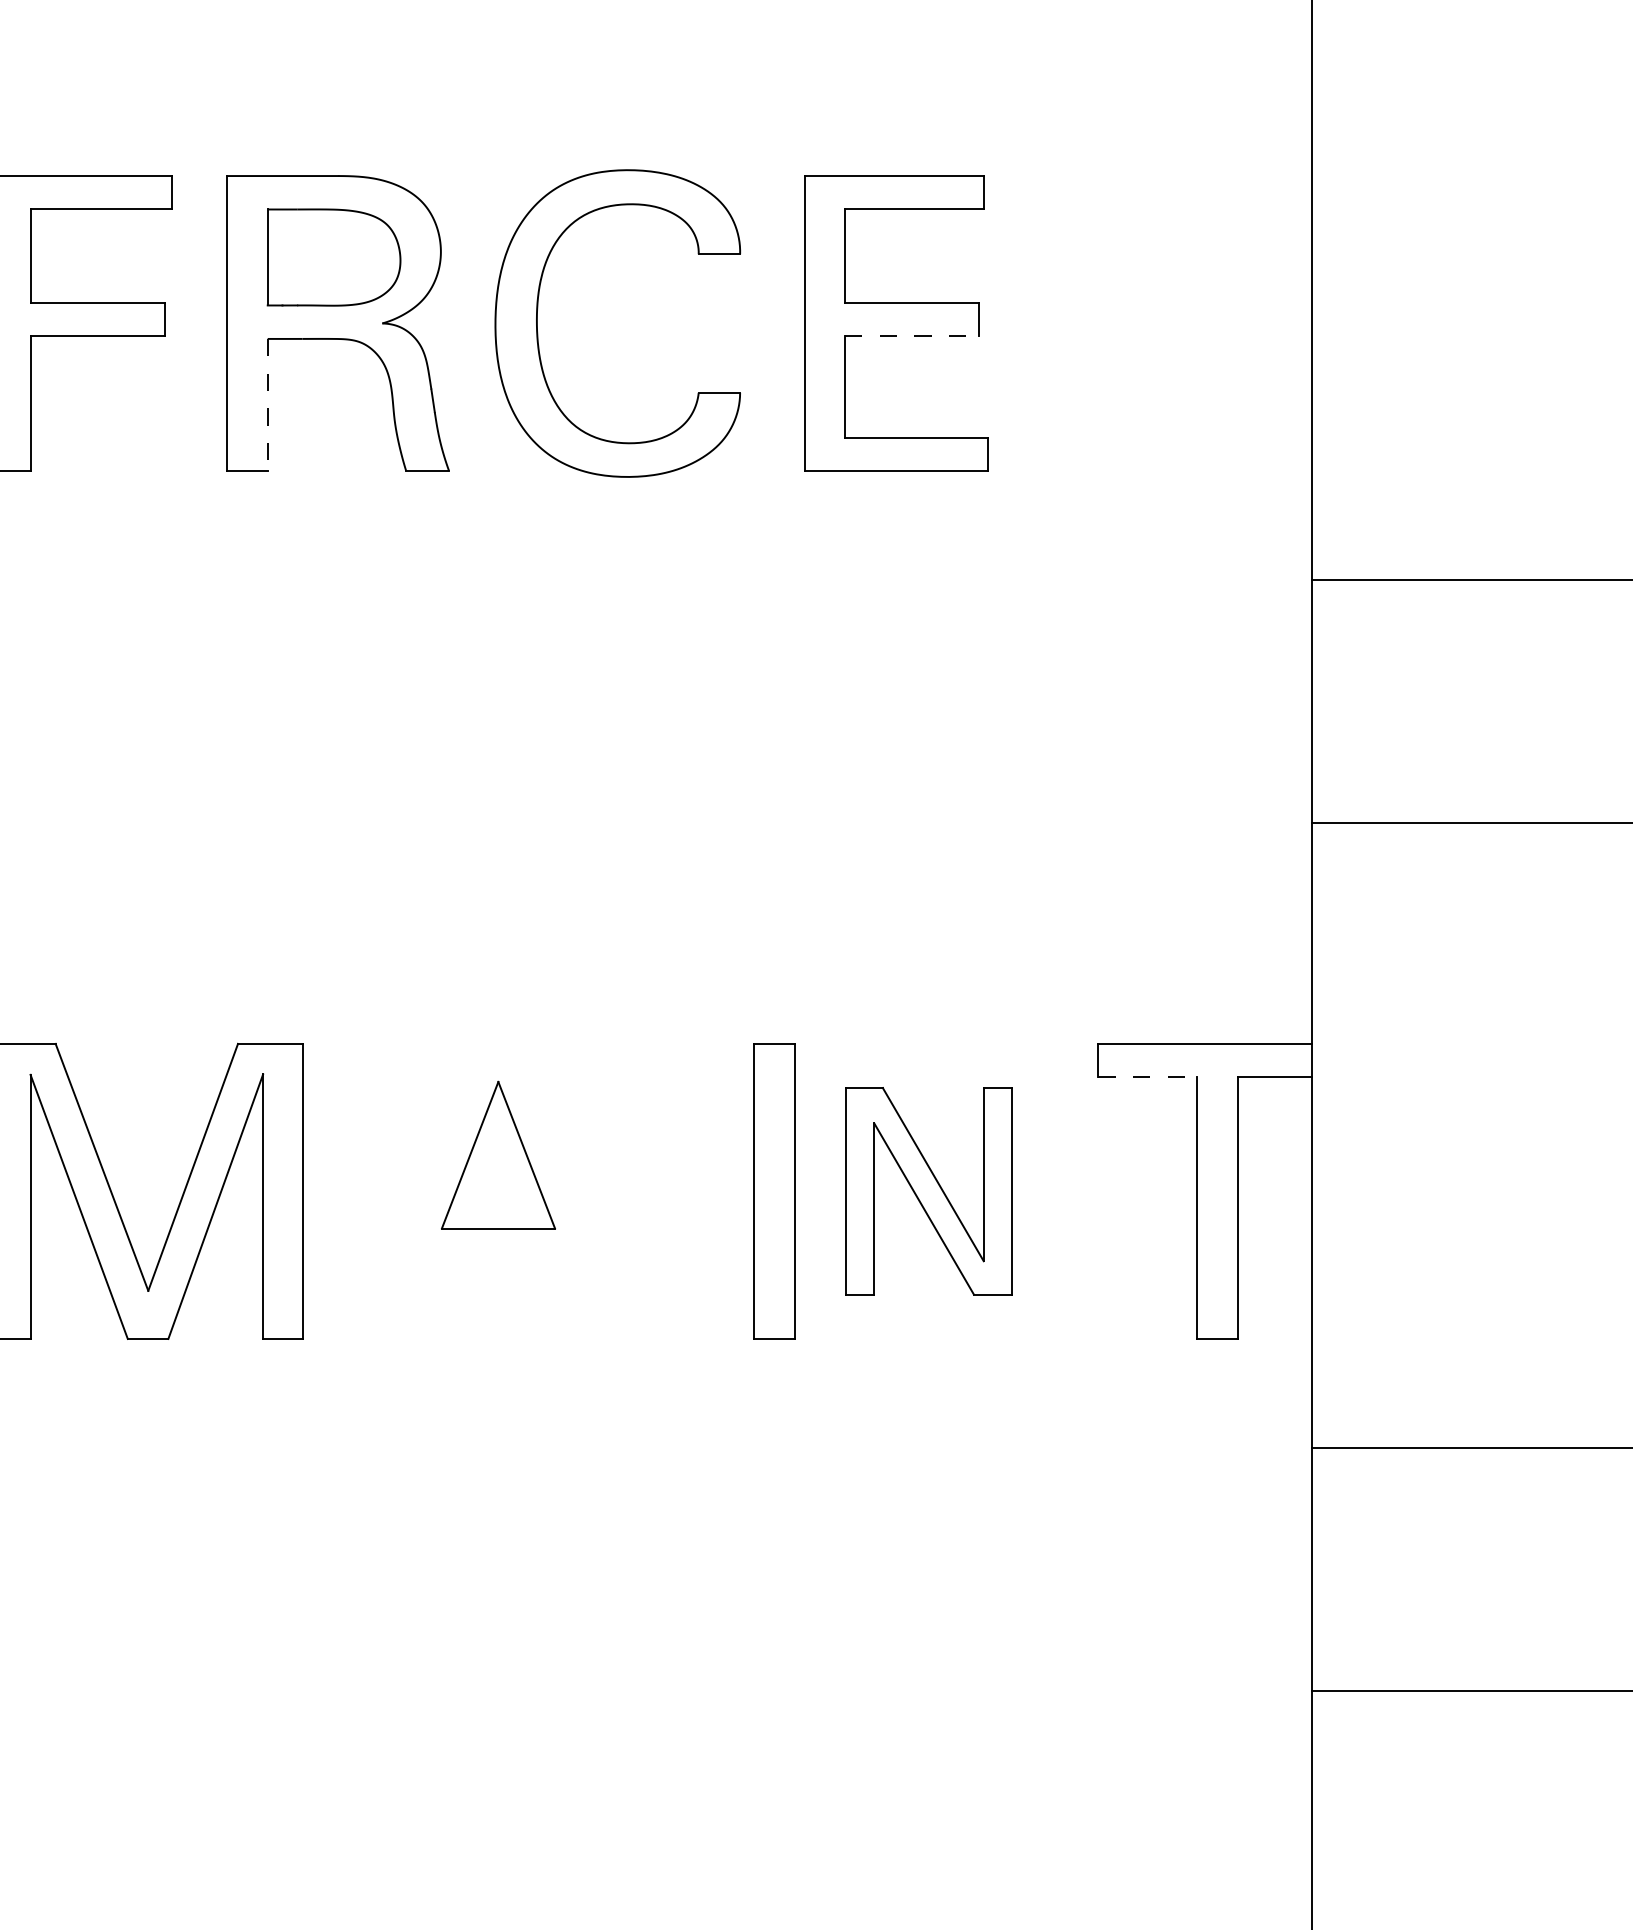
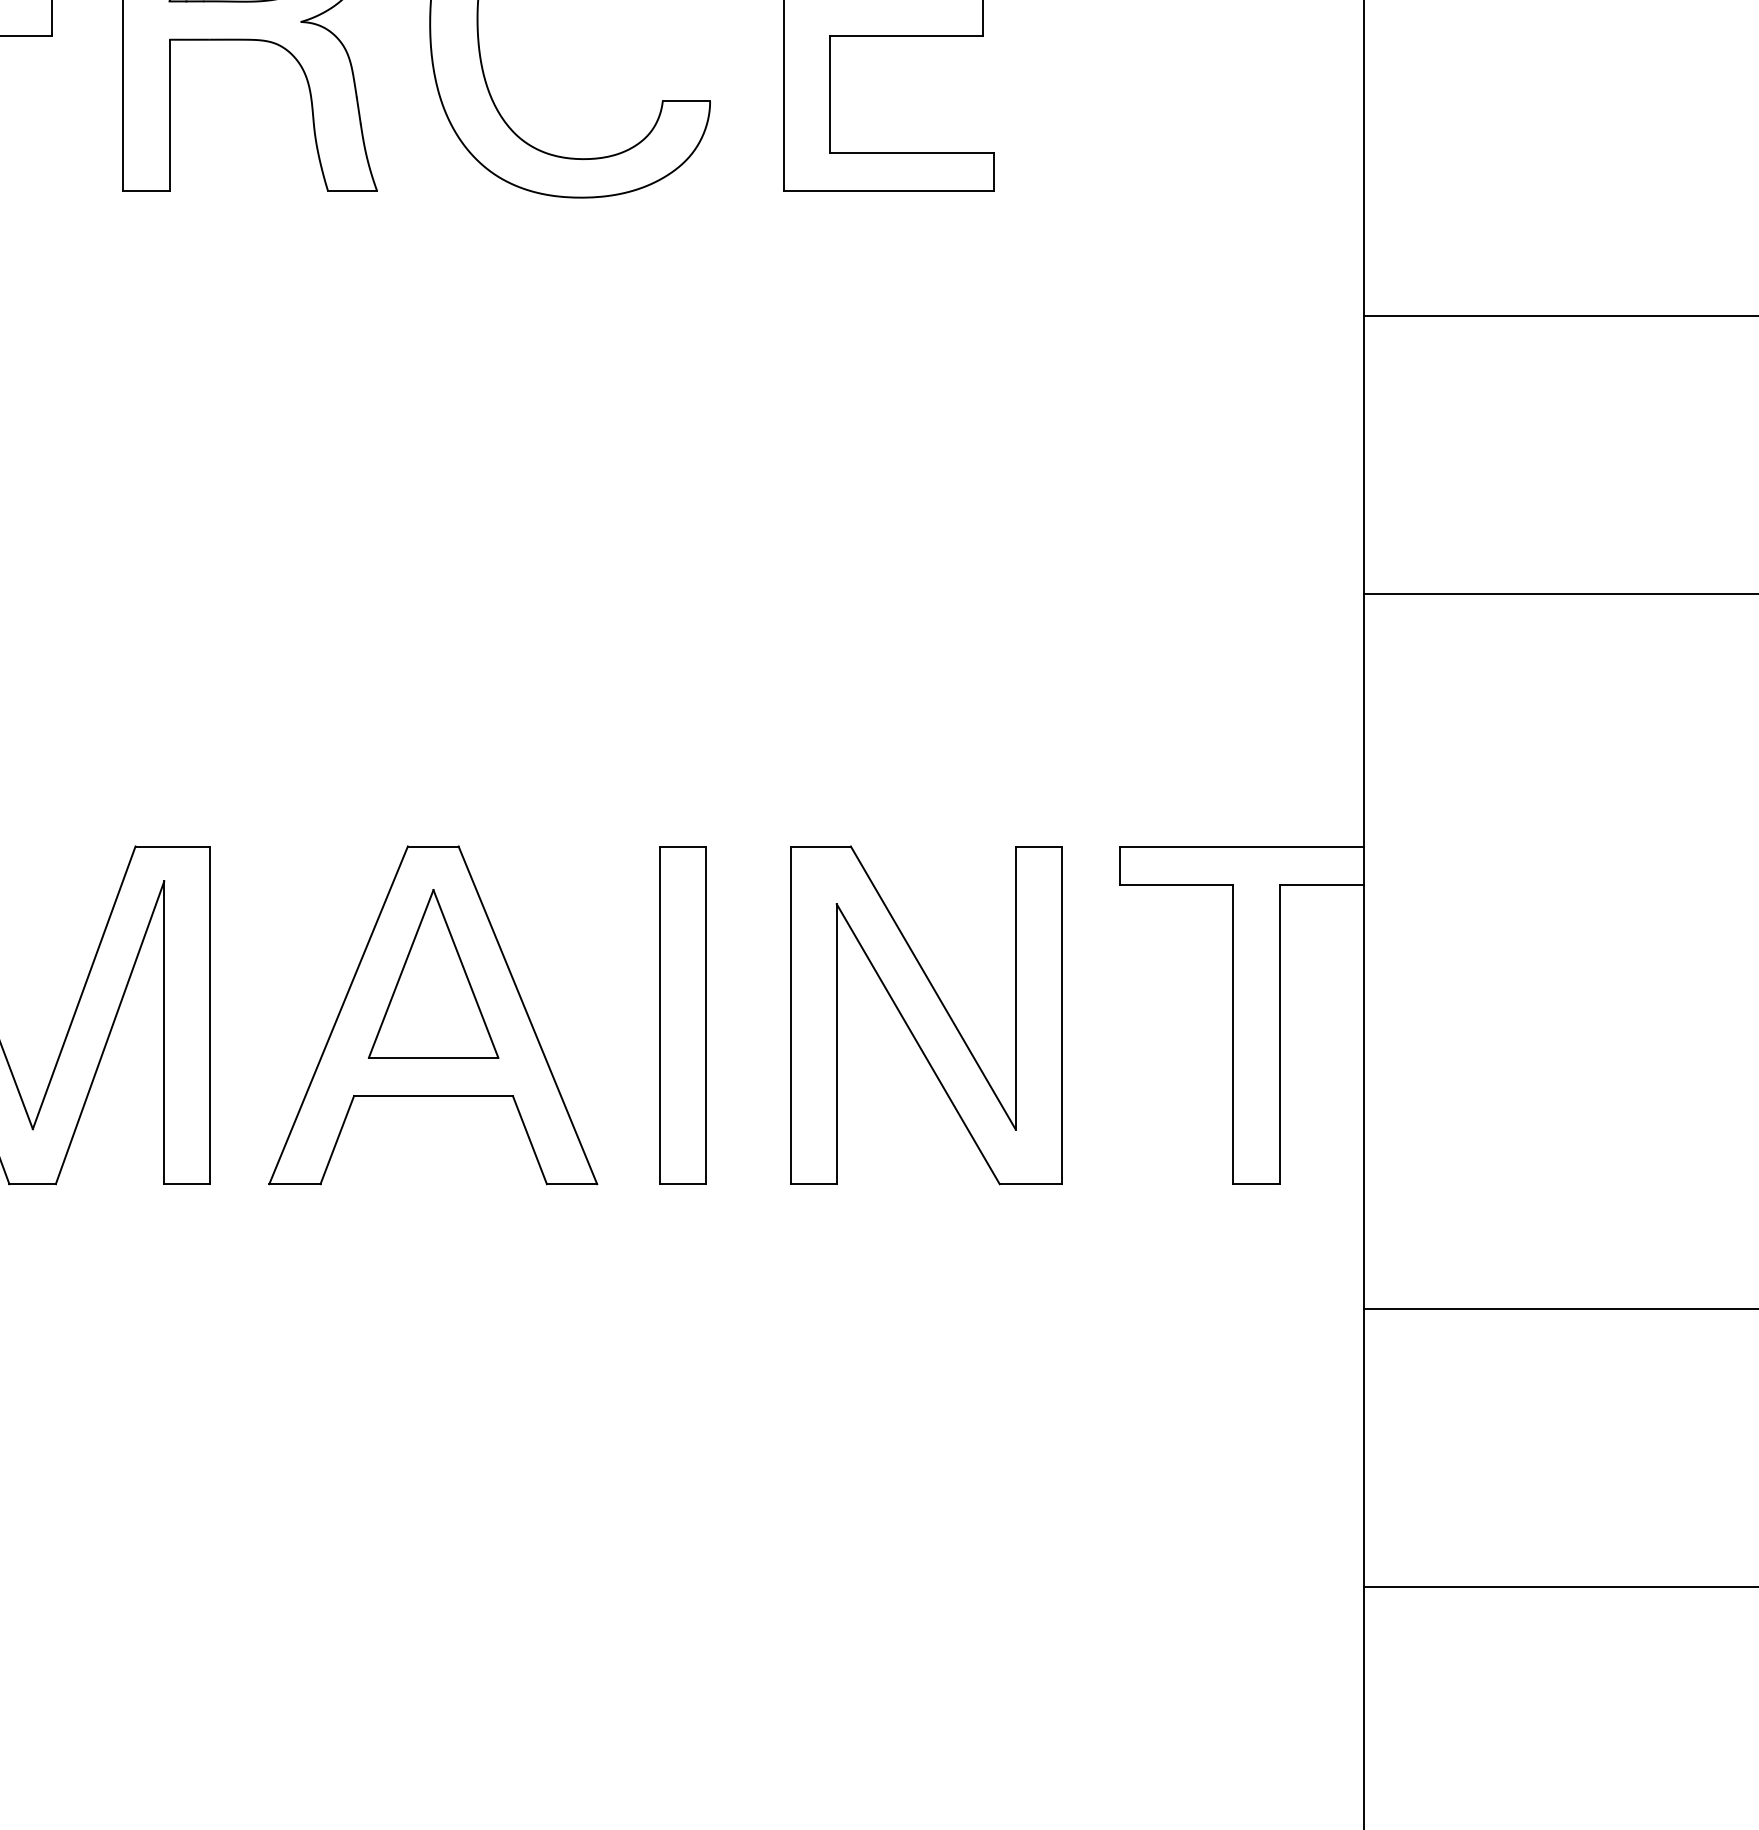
line: (912, 336) -> (907, 36), dashed -> solid
line: (267, 405) -> (169, 115), dashed -> solid
line: (1148, 1077) -> (1177, 884), dashed -> solid
part: (497, 1190) -> (432, 1014), added
part: (928, 1190) -> (925, 1014), size x1.43
part: (774, 1191) -> (683, 1015), moved

